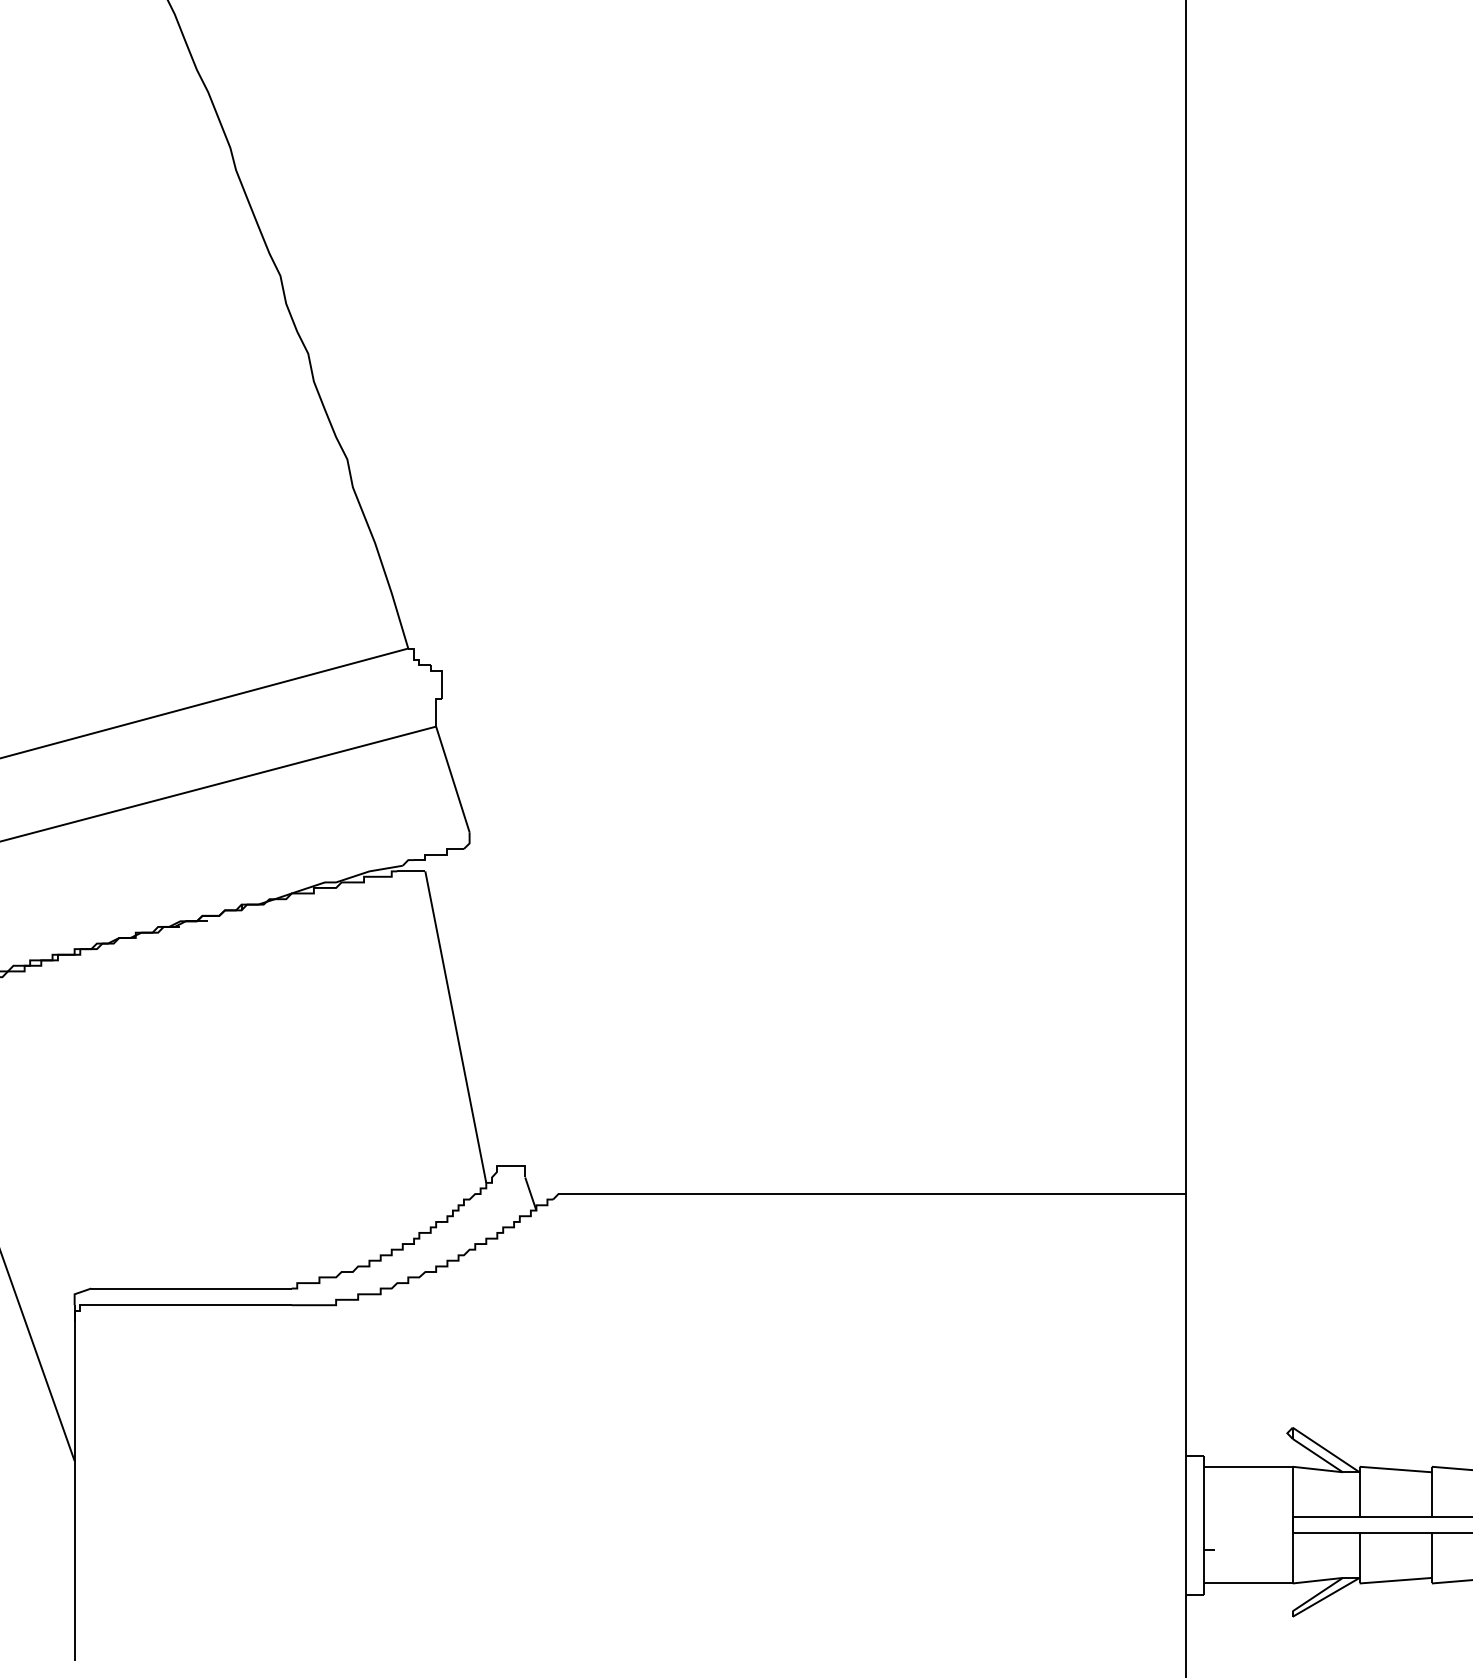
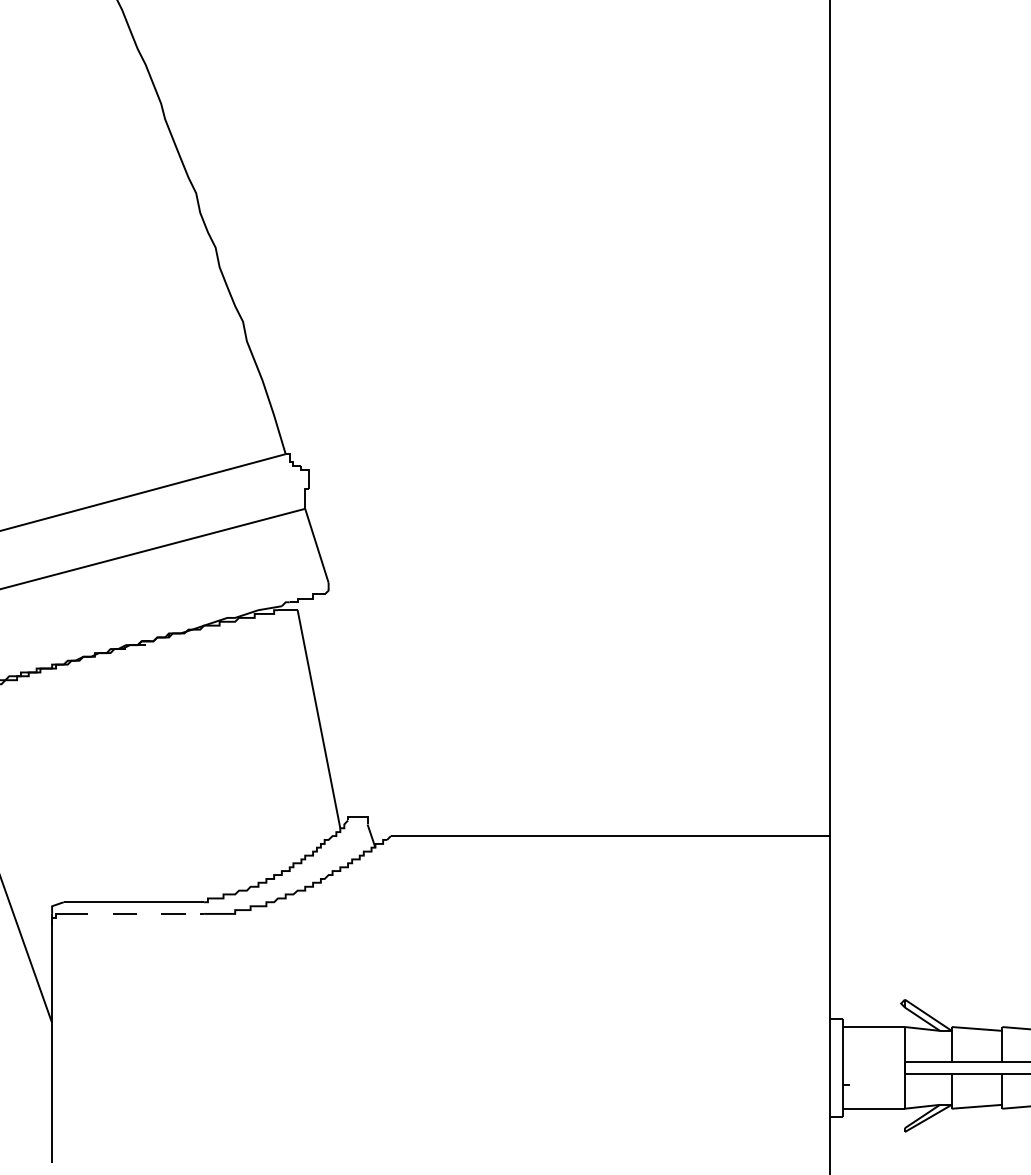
line: (189, 1304) -> (132, 913), solid -> dashed

